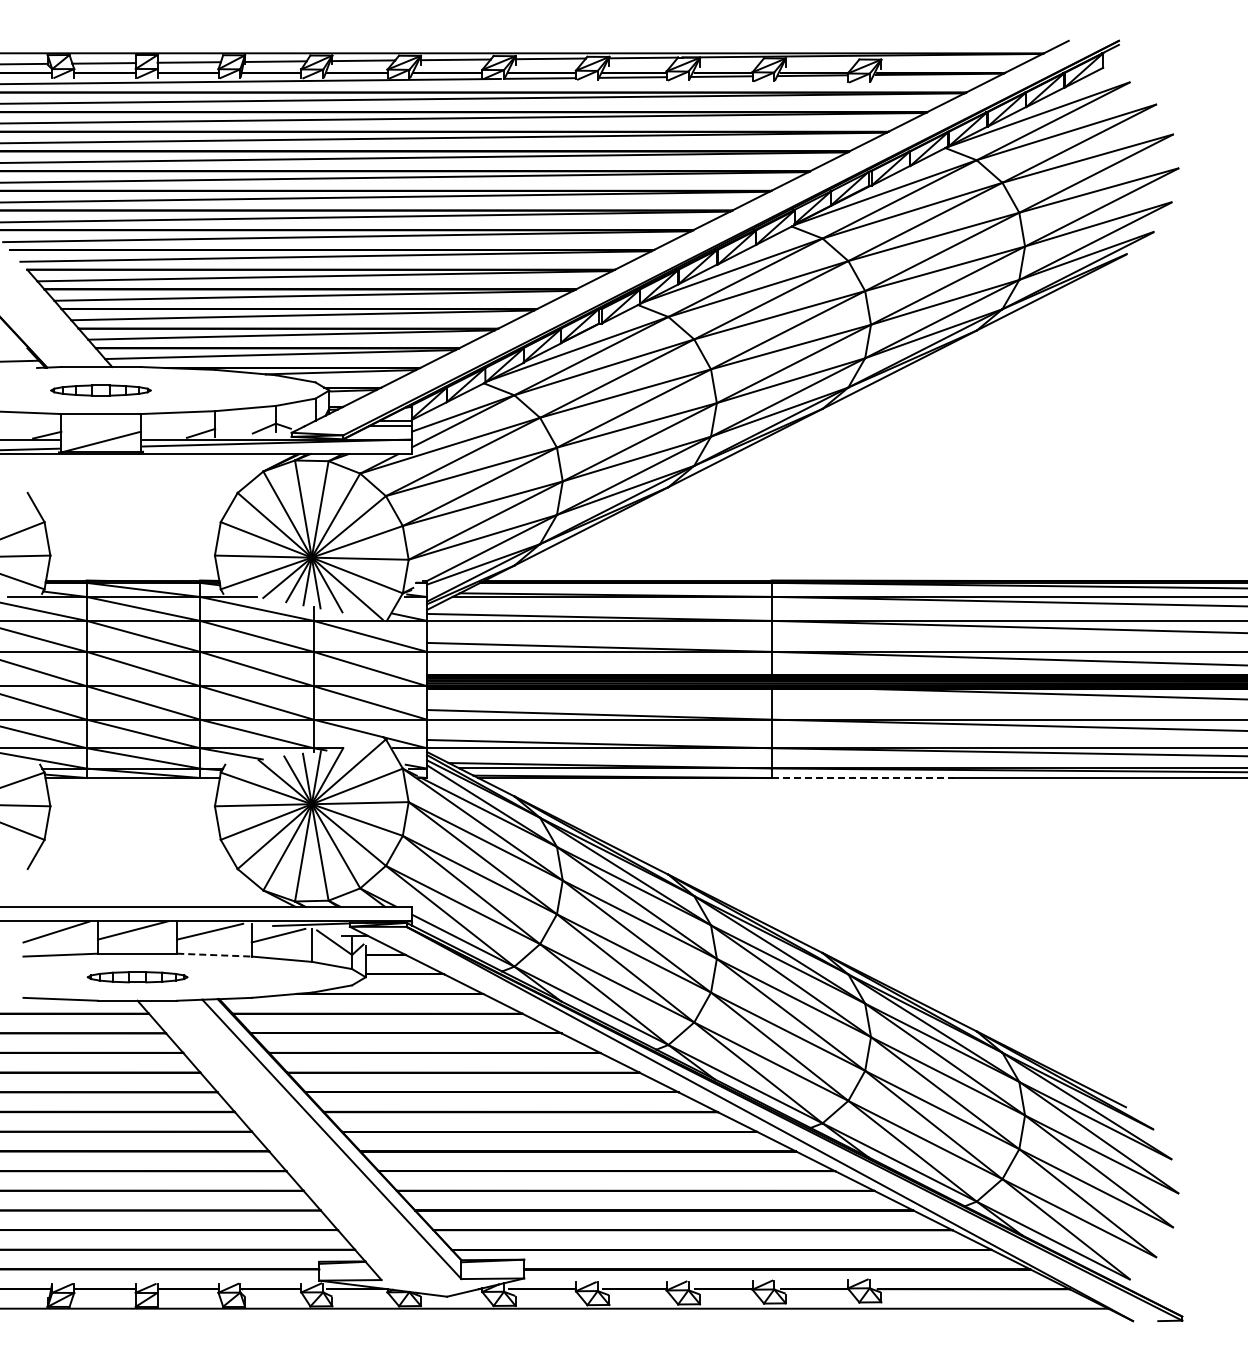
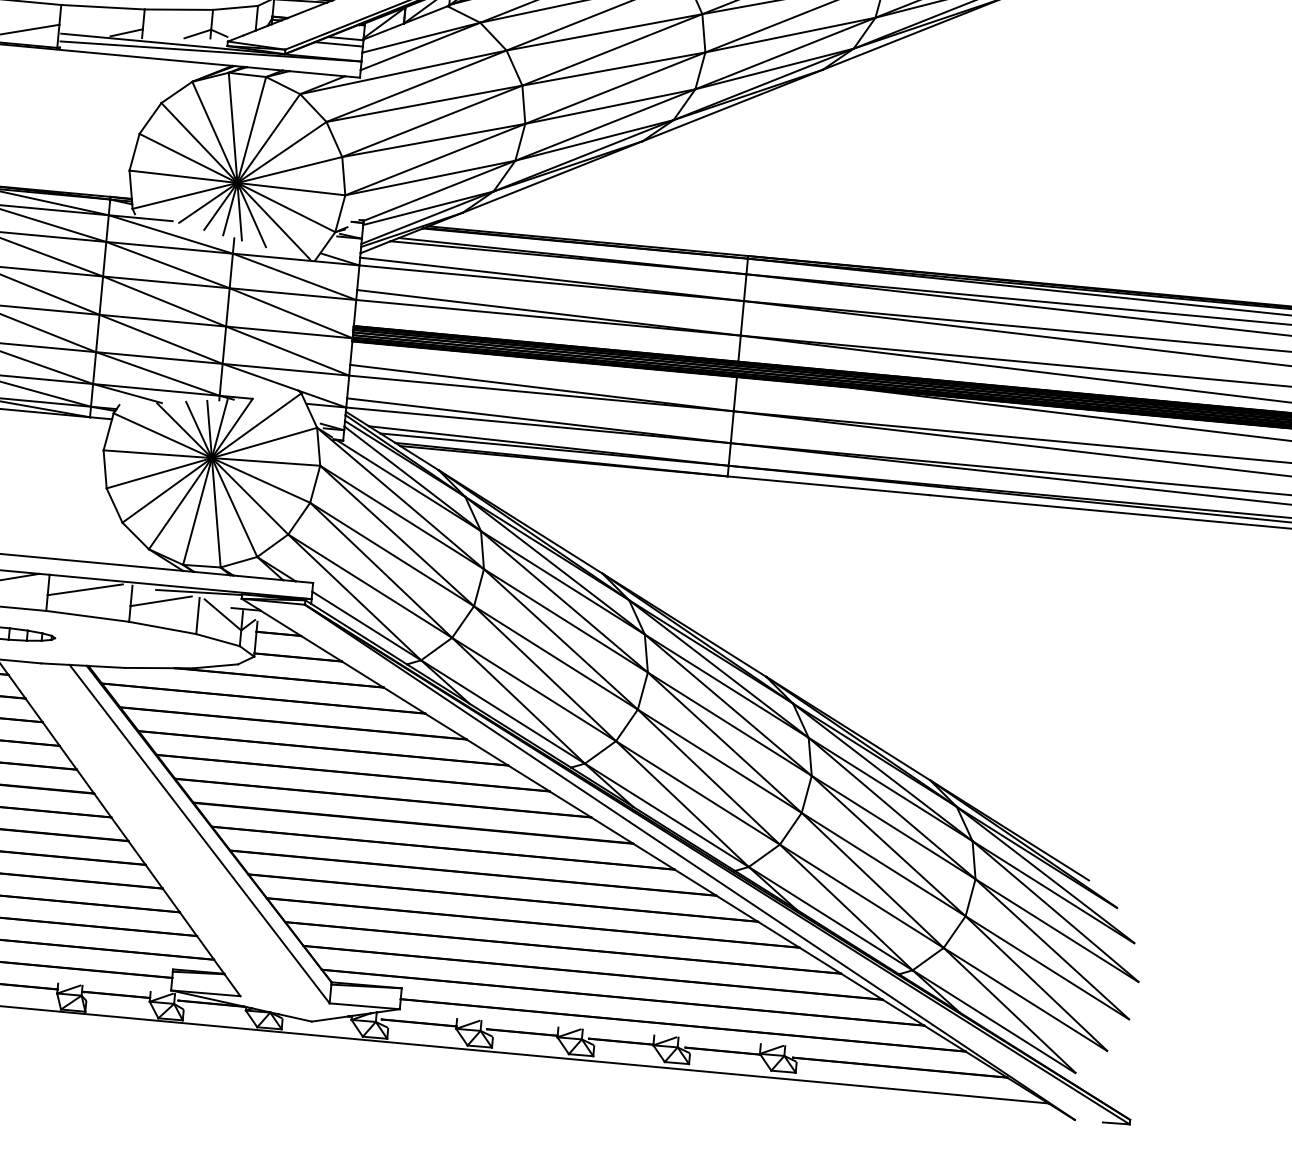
line: (862, 778) -> (829, 486), dashed -> solid
line: (215, 955) -> (88, 616), dashed -> solid

